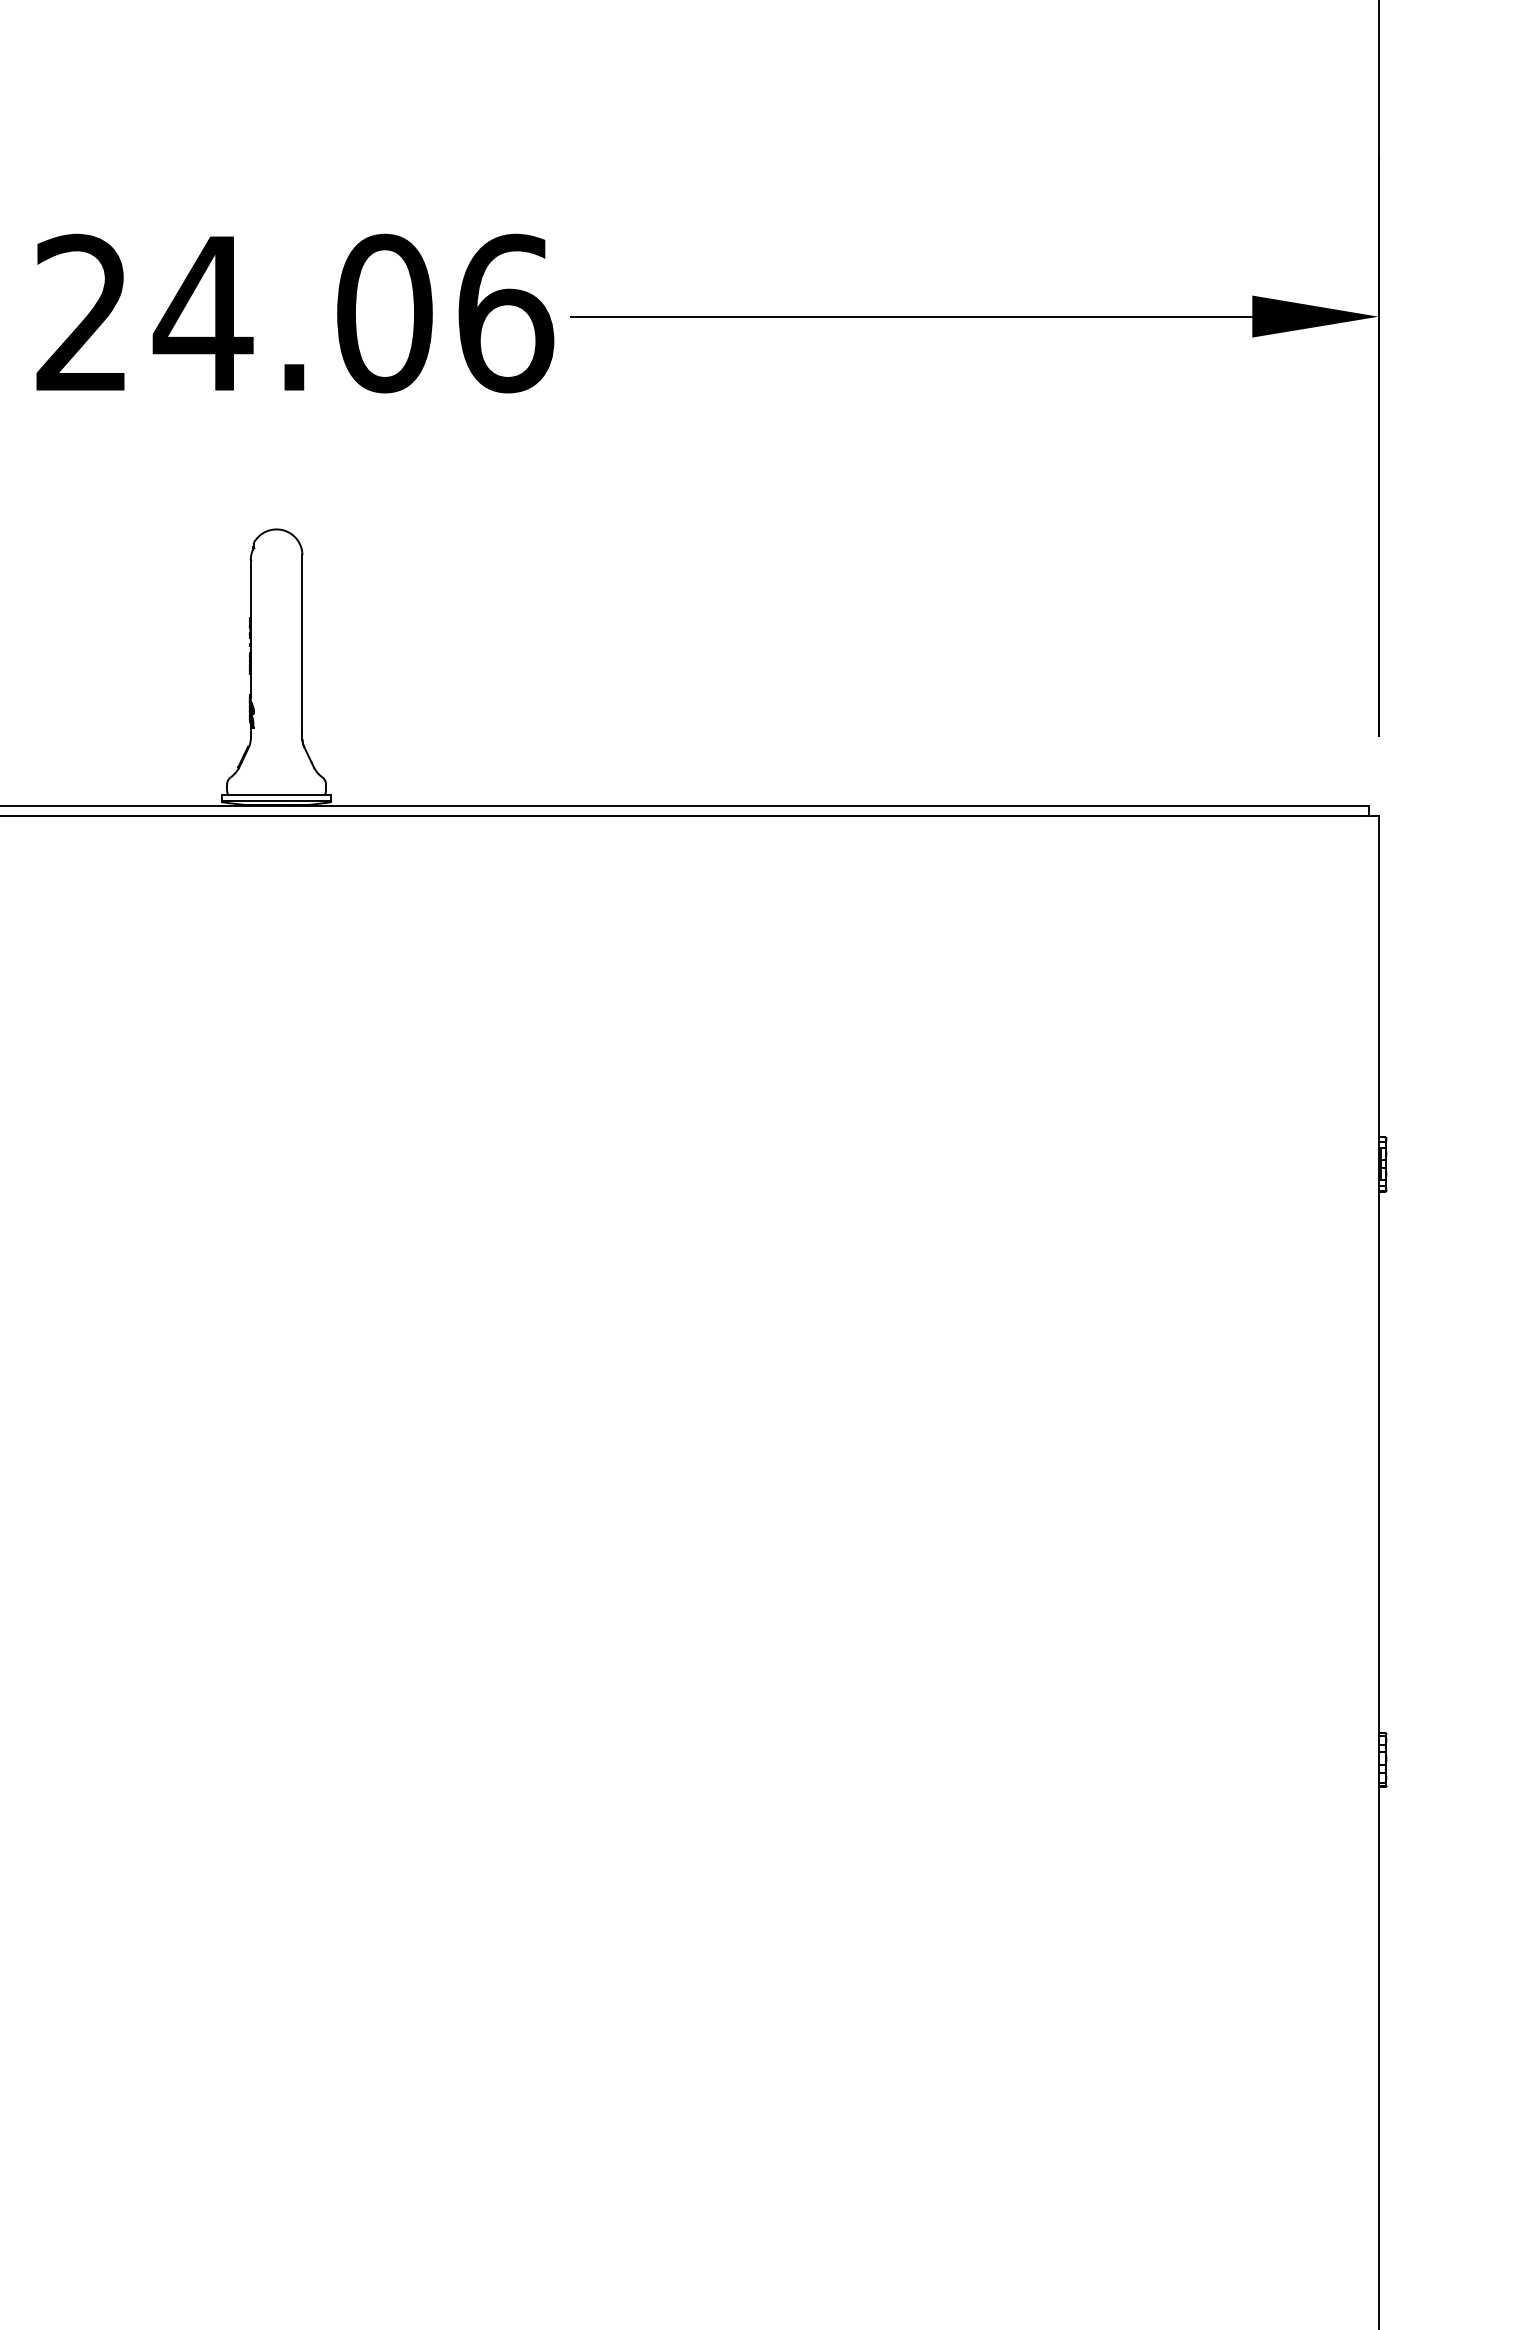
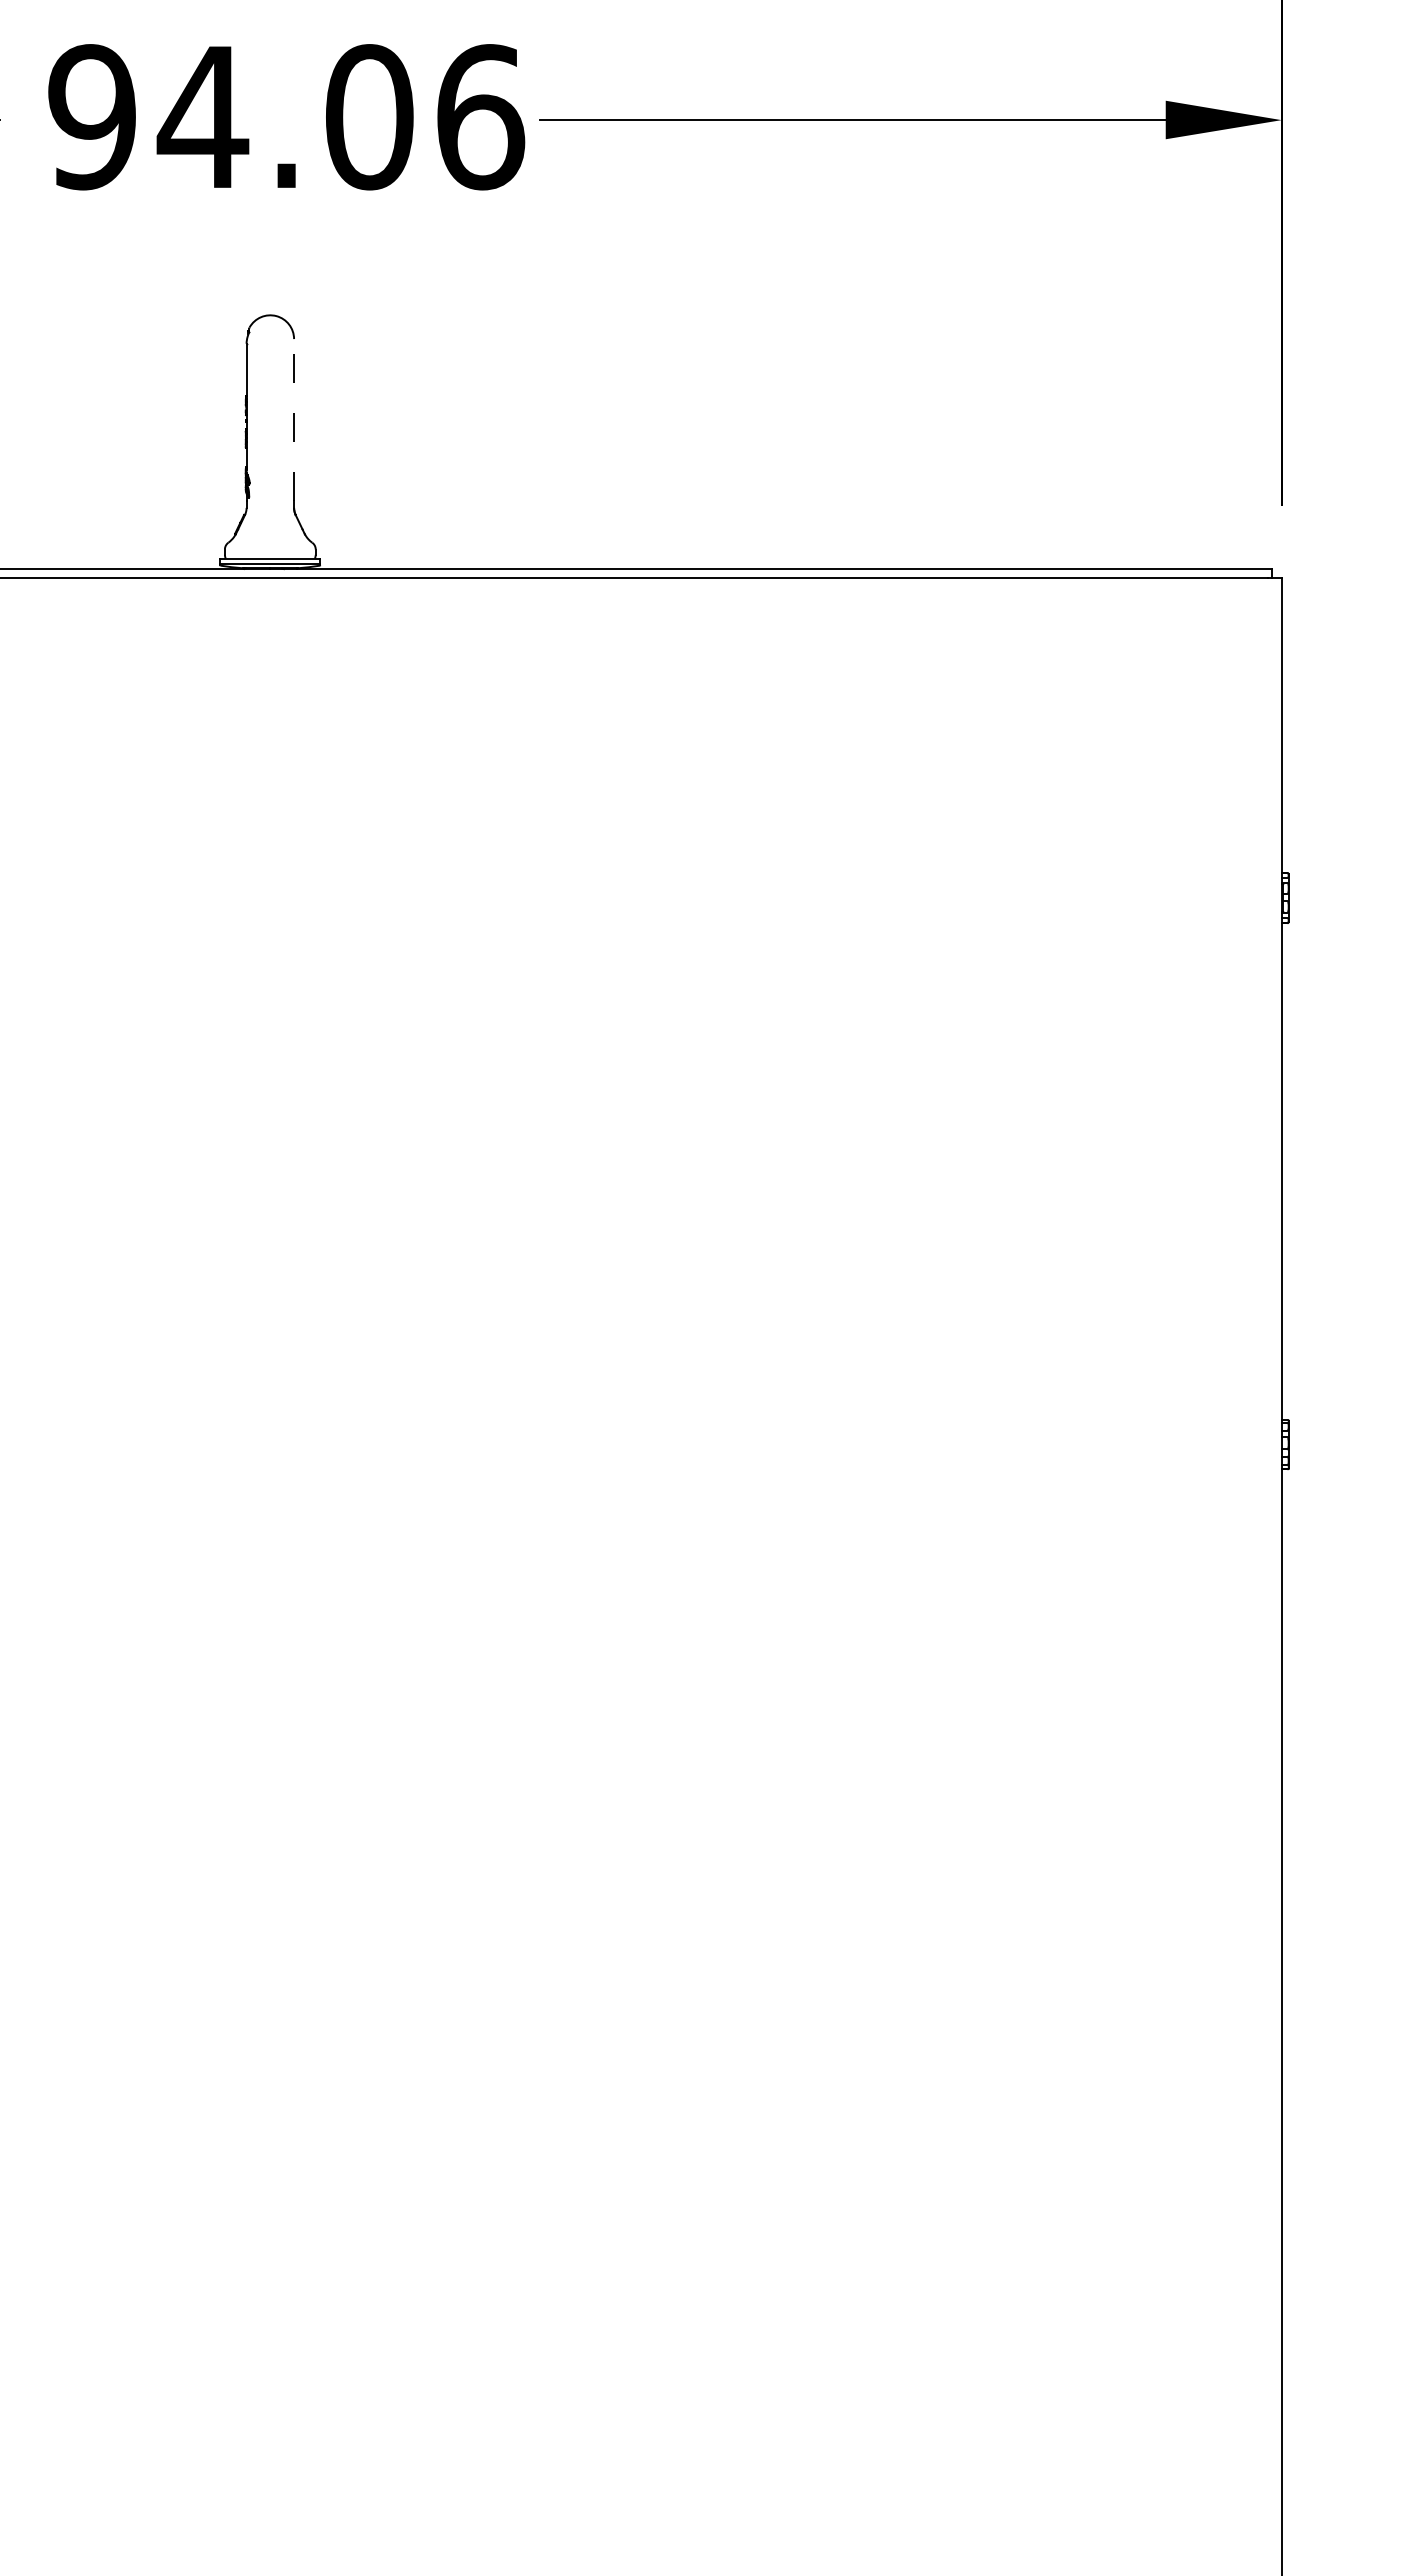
text: (81, 313) -> (91, 117), 24.06 -> 94.06
line: (302, 642) -> (294, 419), solid -> dashed

